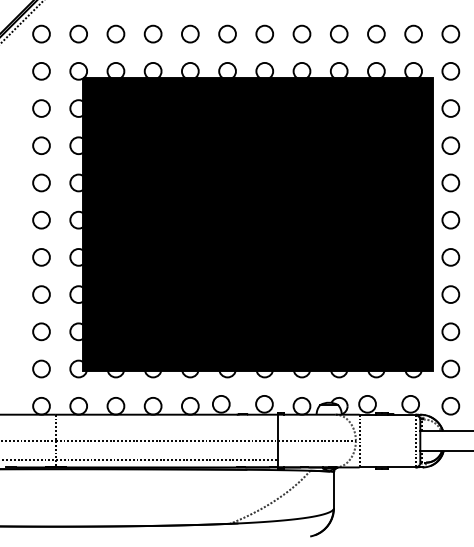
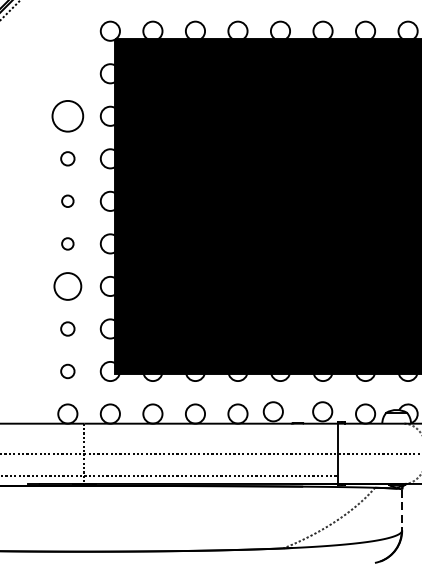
circle: (41, 71) -> (67, 31), removed
circle: (41, 108) -> (67, 73), removed
circle: (41, 145) -> (67, 116), size x1.6
circle: (41, 182) -> (67, 158), size x0.7
circle: (41, 219) -> (67, 200), size x0.6
circle: (41, 257) -> (67, 244), size x0.6
circle: (41, 294) -> (67, 286), size x1.4
circle: (41, 331) -> (67, 328), size x0.7
circle: (41, 368) -> (67, 370), size x0.7
line: (334, 490) -> (402, 510), solid -> dashed

